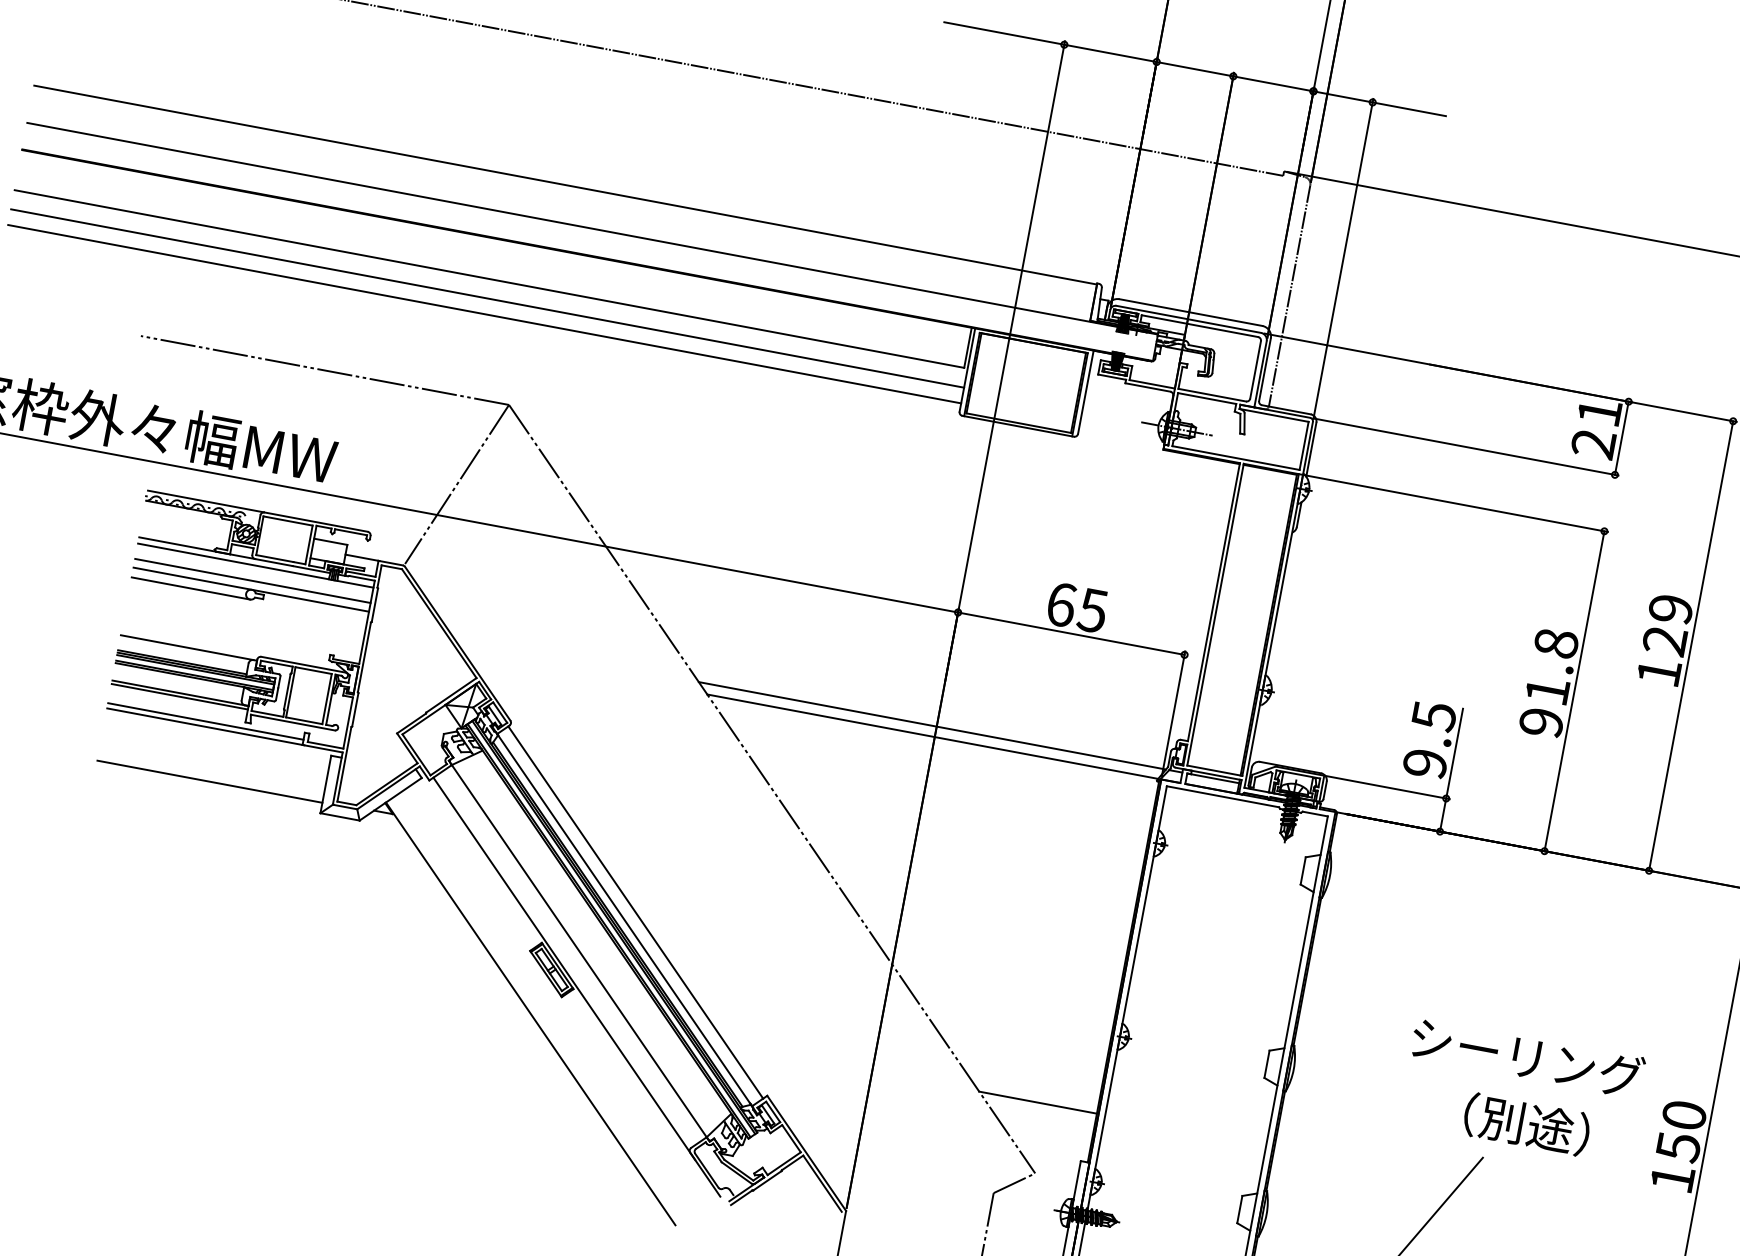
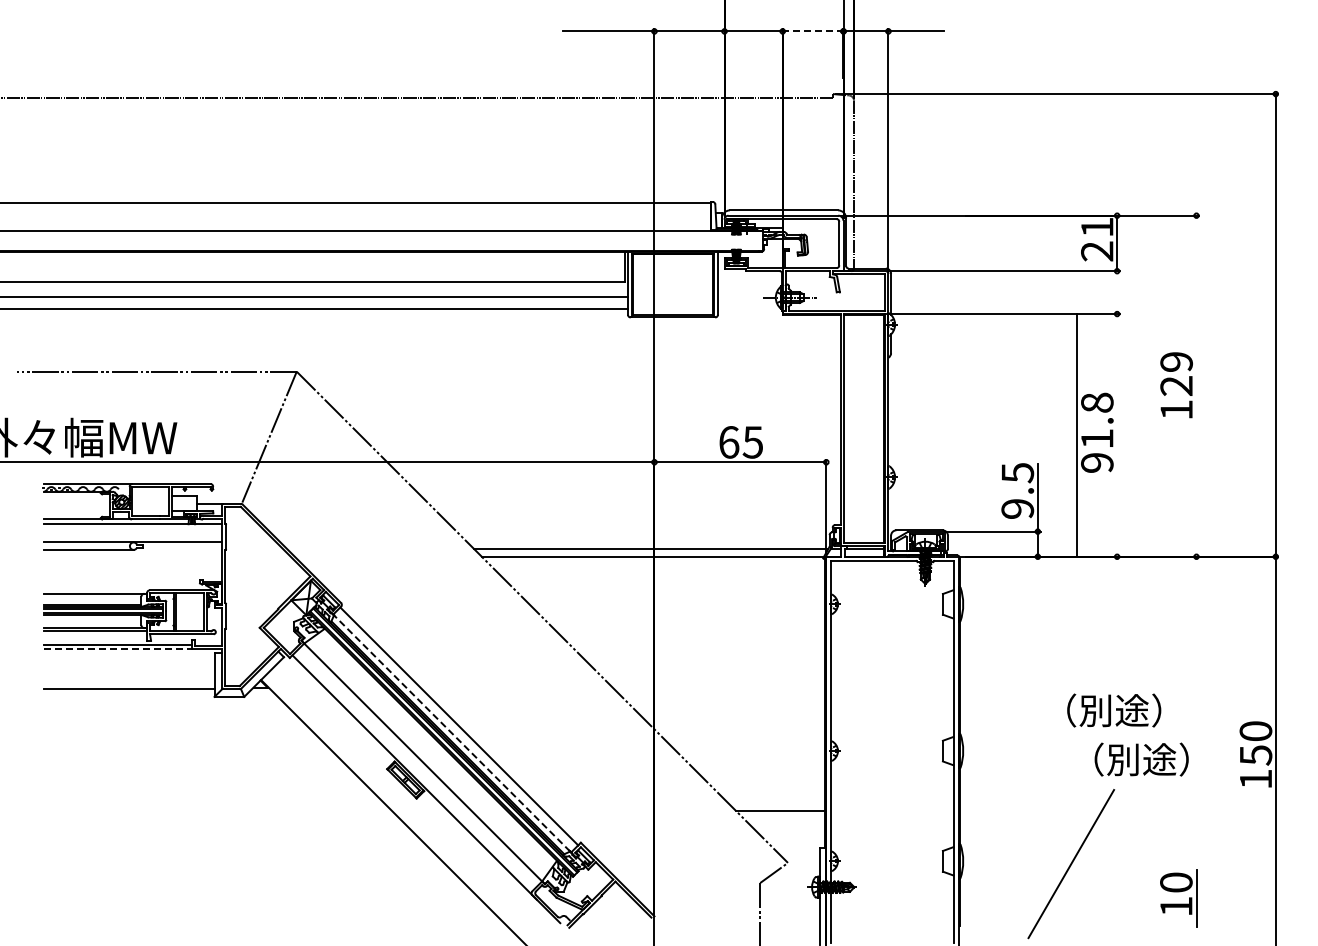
line: (1272, 83) -> (812, 31), solid -> dashed
line: (252, 580) -> (132, 535), removed
line: (1691, 645) -> (1196, 385), removed
line: (1574, 691) -> (1077, 435), moved
line: (205, 727) -> (118, 649), solid -> dashed
line: (623, 919) -> (451, 733), solid -> dashed
text: (1528, 1057) -> (1133, 710), シーリング -> （別途）

